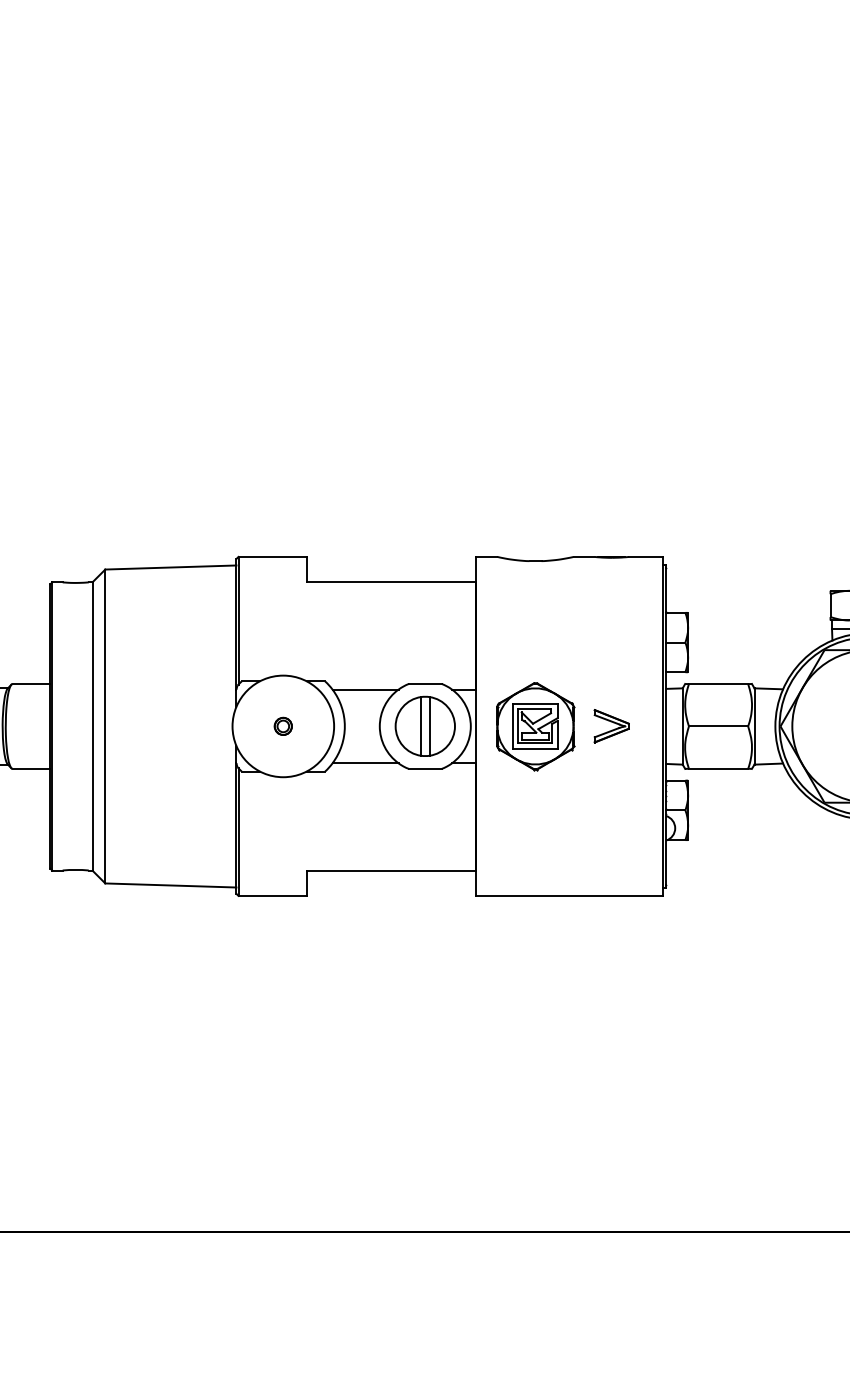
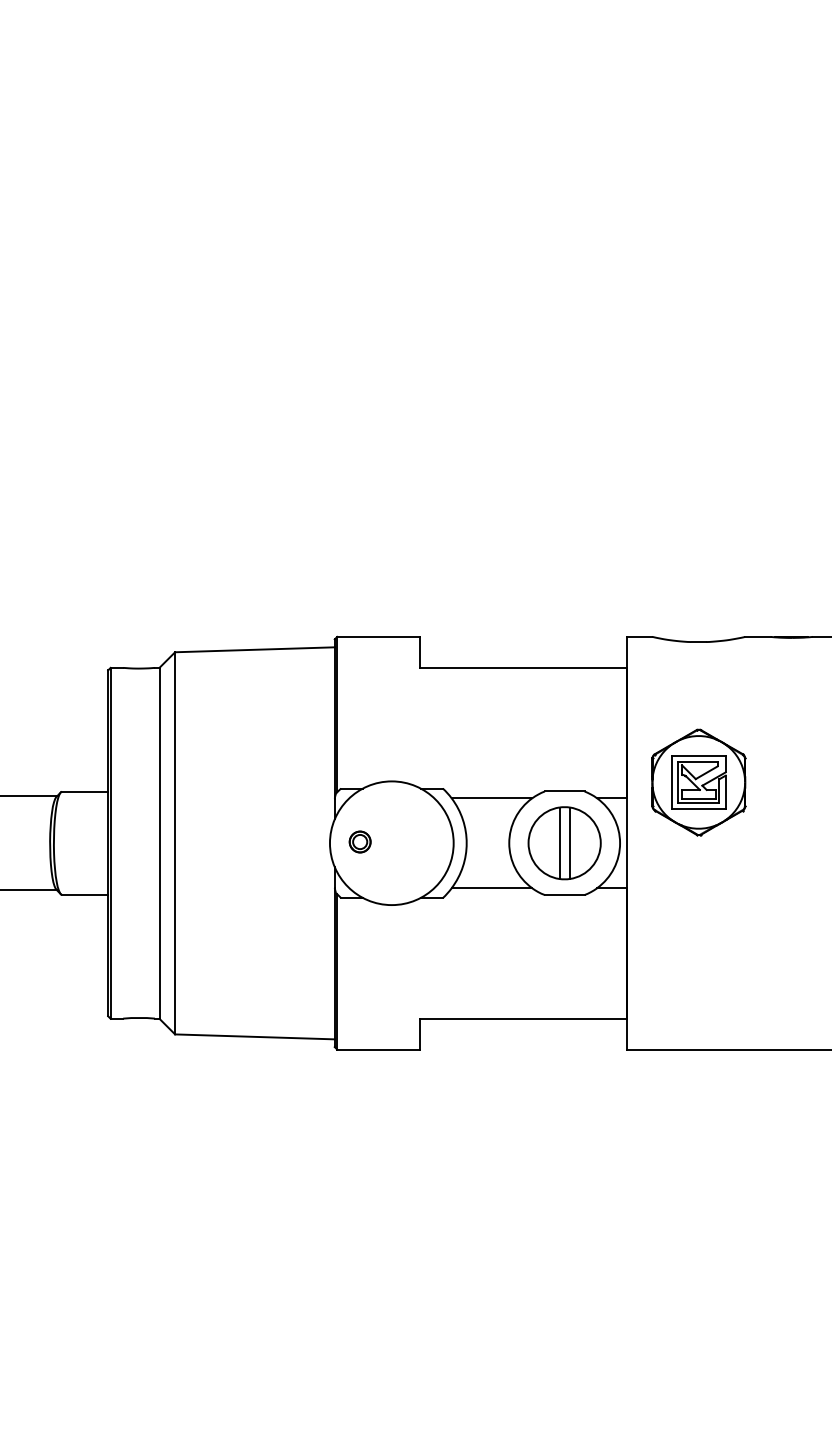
part: (282, 725) -> (359, 840), moved
part: (535, 726) -> (698, 782), moved
part: (611, 726) -> (791, 843), removed

